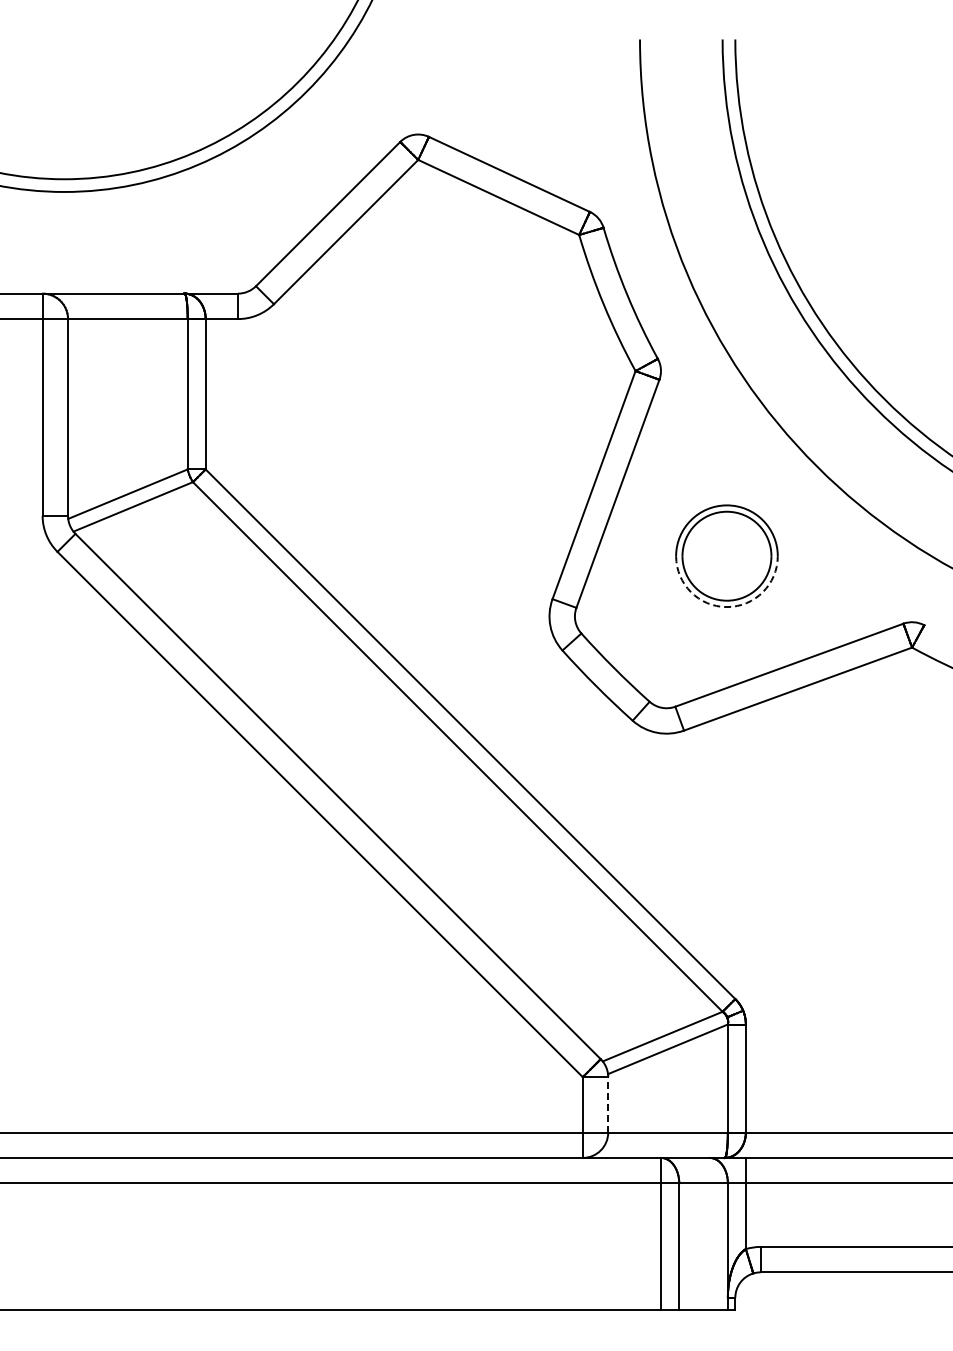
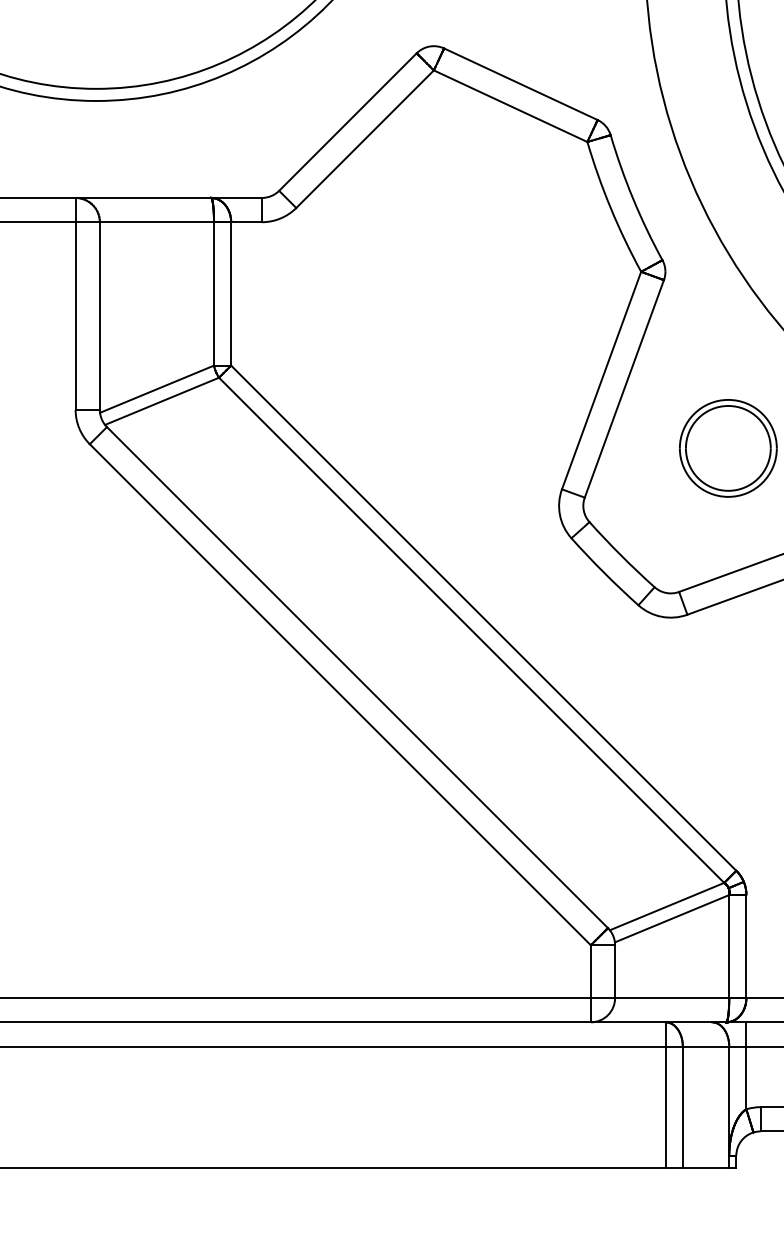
arc: (726, 607) -> (727, 497), dashed -> solid
line: (608, 1104) -> (615, 971), dashed -> solid

